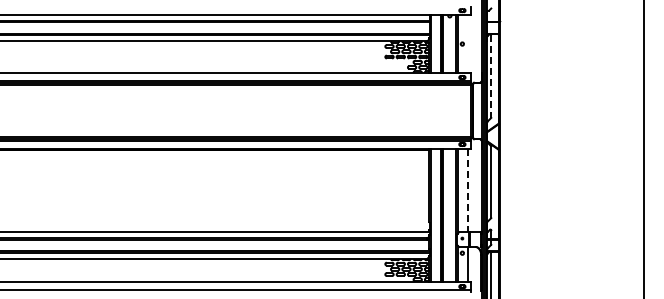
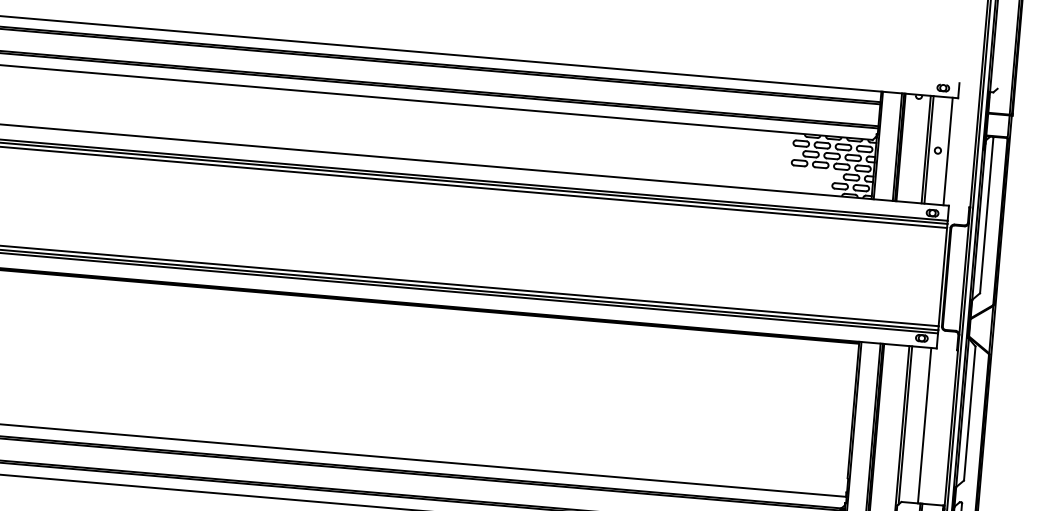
line: (467, 43) -> (947, 150), added
line: (491, 76) -> (987, 215), dashed -> solid
line: (467, 190) -> (924, 425), dashed -> solid

